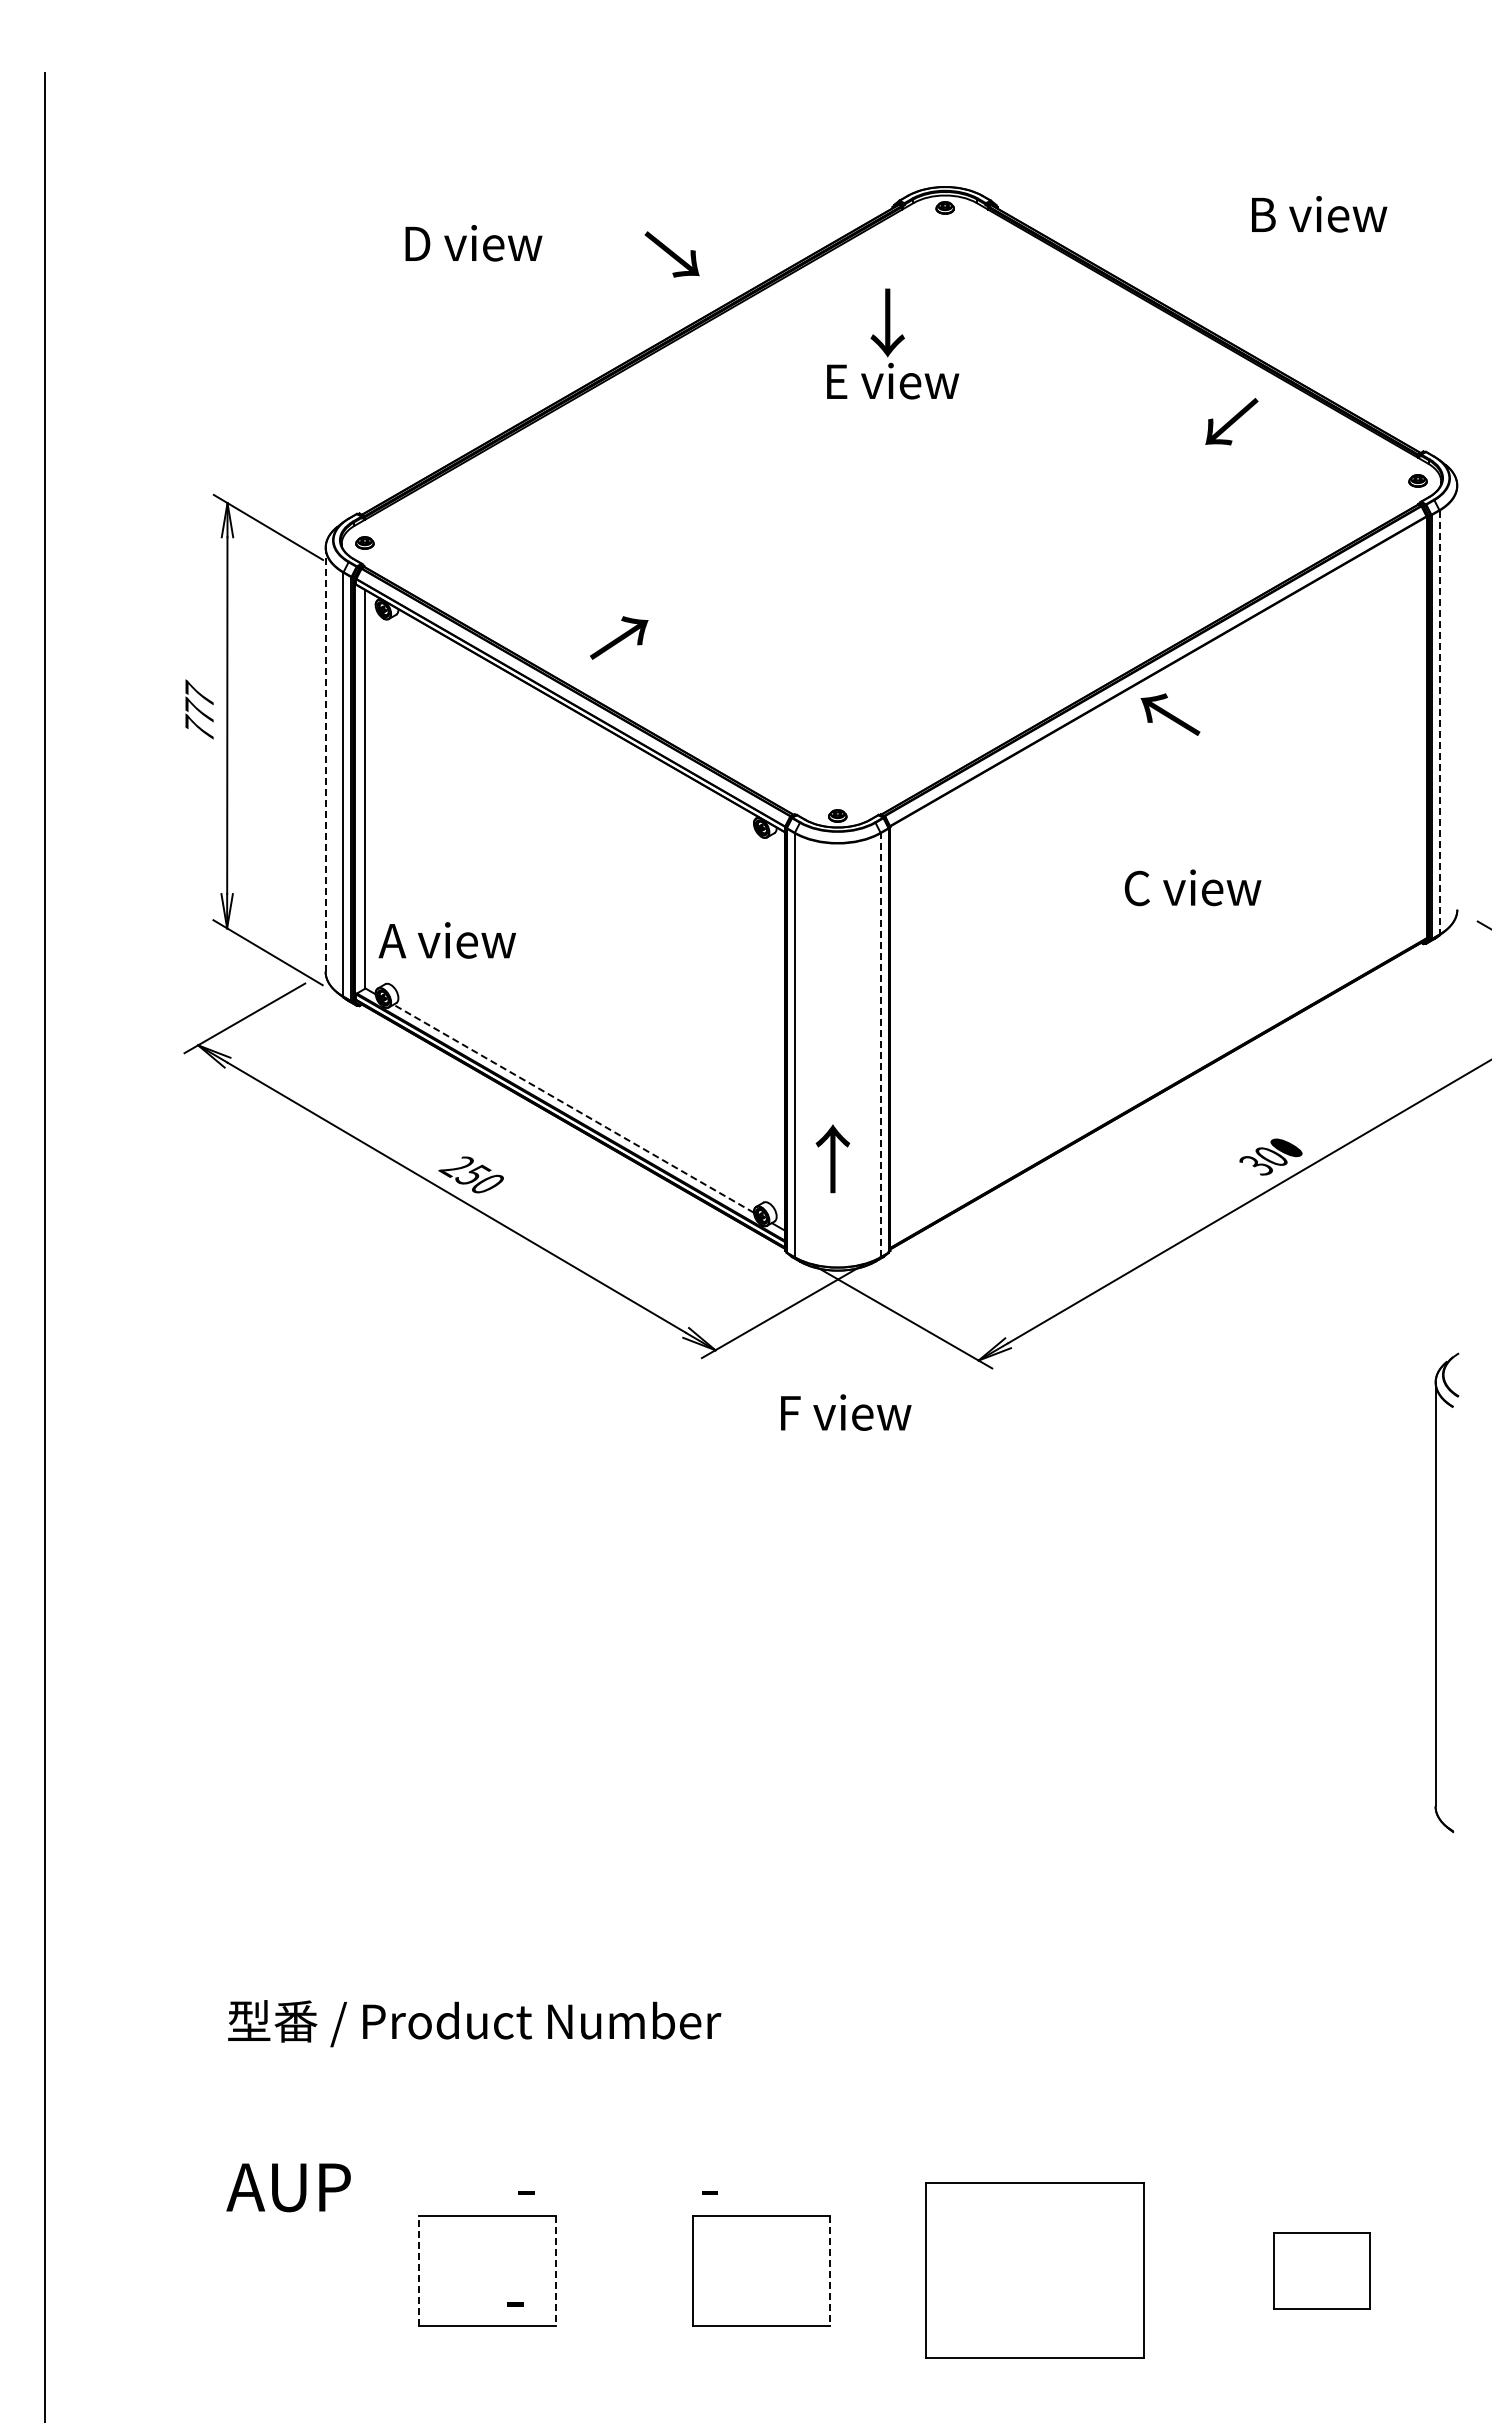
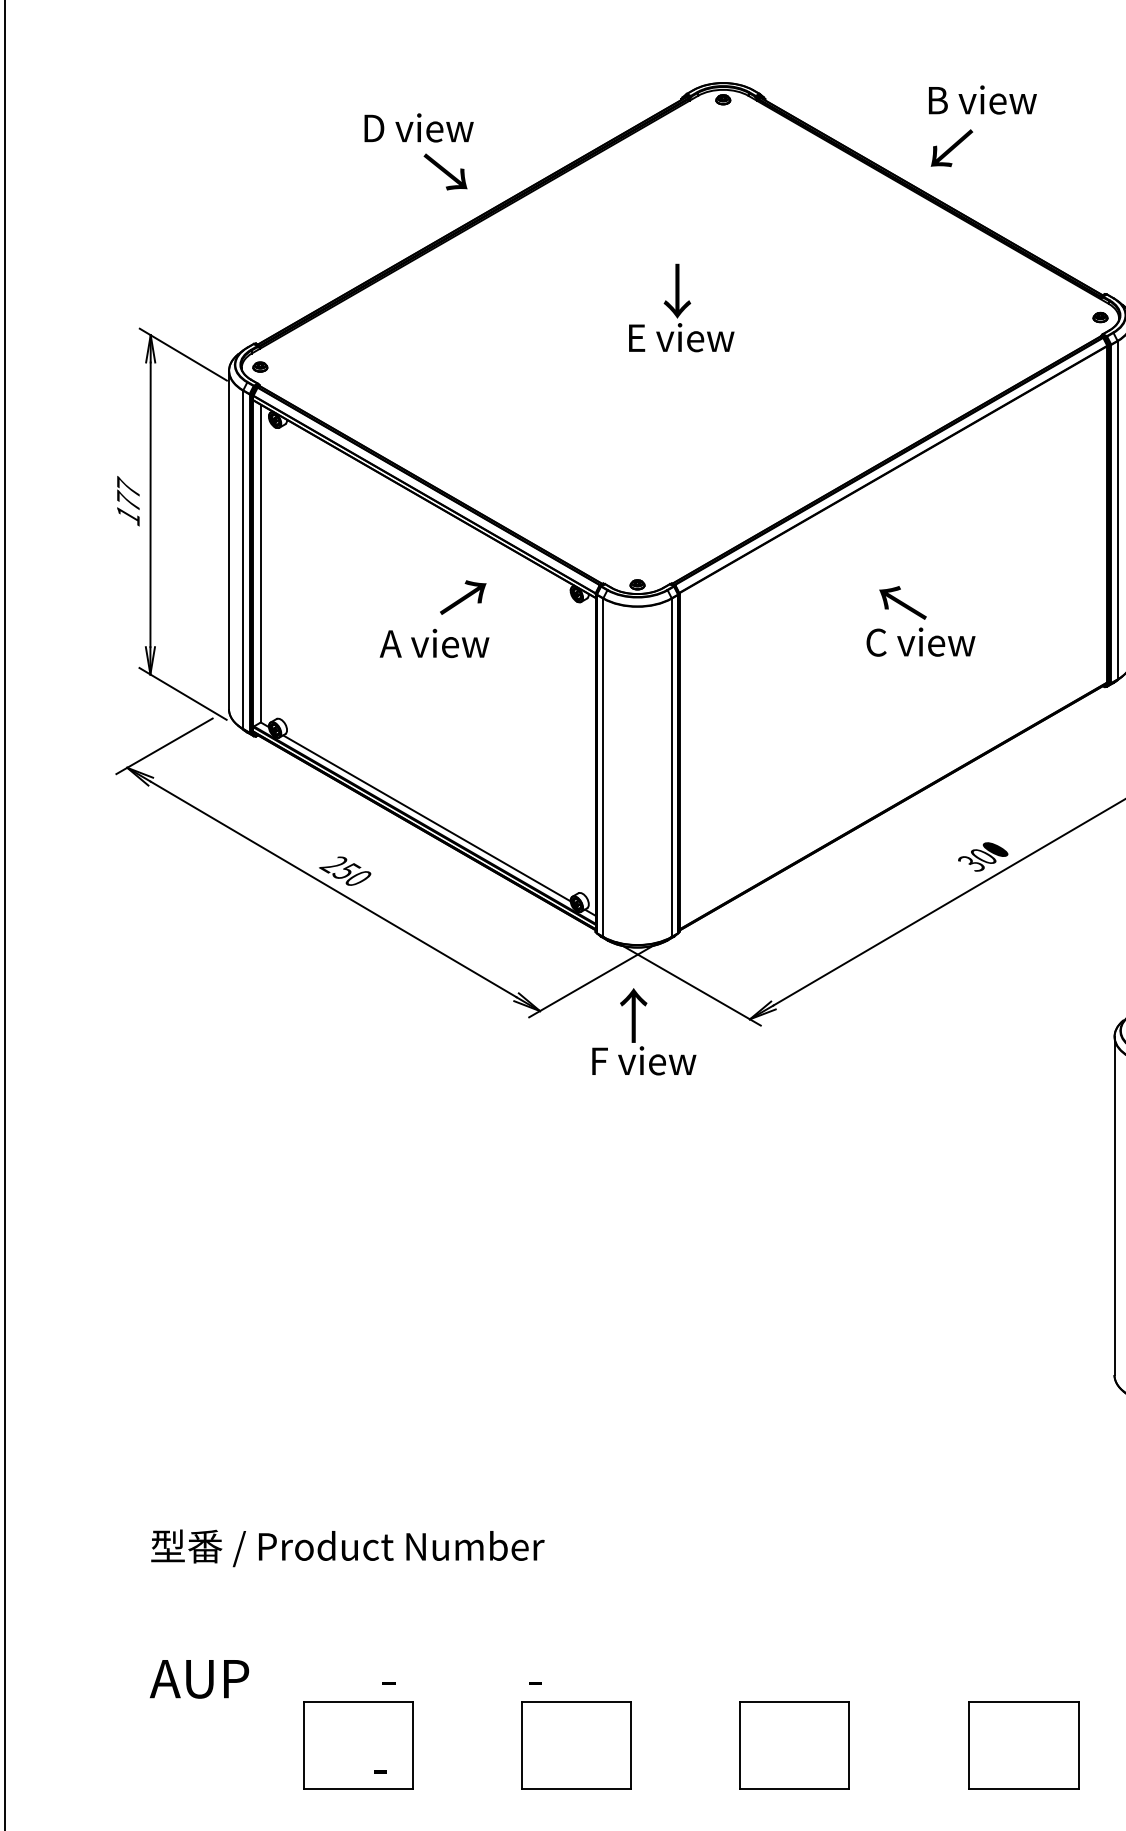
text: (1319, 214) -> (982, 100), moved
text: (473, 243) -> (418, 128), moved
text: (671, 254) -> (445, 171), moved
text: (893, 343) -> (682, 307), moved
text: (1231, 421) -> (951, 148), moved
text: (619, 637) -> (463, 597), moved
text: (1170, 714) -> (903, 602), moved
line: (1439, 722) -> (1117, 510), dashed -> solid
text: (199, 727) -> (128, 514), 777 -> 177
line: (325, 759) -> (228, 539), dashed -> solid
text: (446, 940) -> (433, 643), moved
line: (880, 1045) -> (671, 767), dashed -> solid
line: (573, 1108) -> (426, 818), dashed -> solid
text: (832, 1158) -> (633, 1015), moved
line: (419, 2270) -> (303, 1745), dashed -> solid
line: (556, 2270) -> (413, 1745), dashed -> solid
line: (829, 2270) -> (630, 1745), dashed -> solid
part: (1034, 2270) -> (794, 1745), size x0.62
part: (1321, 2270) -> (1023, 1745), size x1.43

